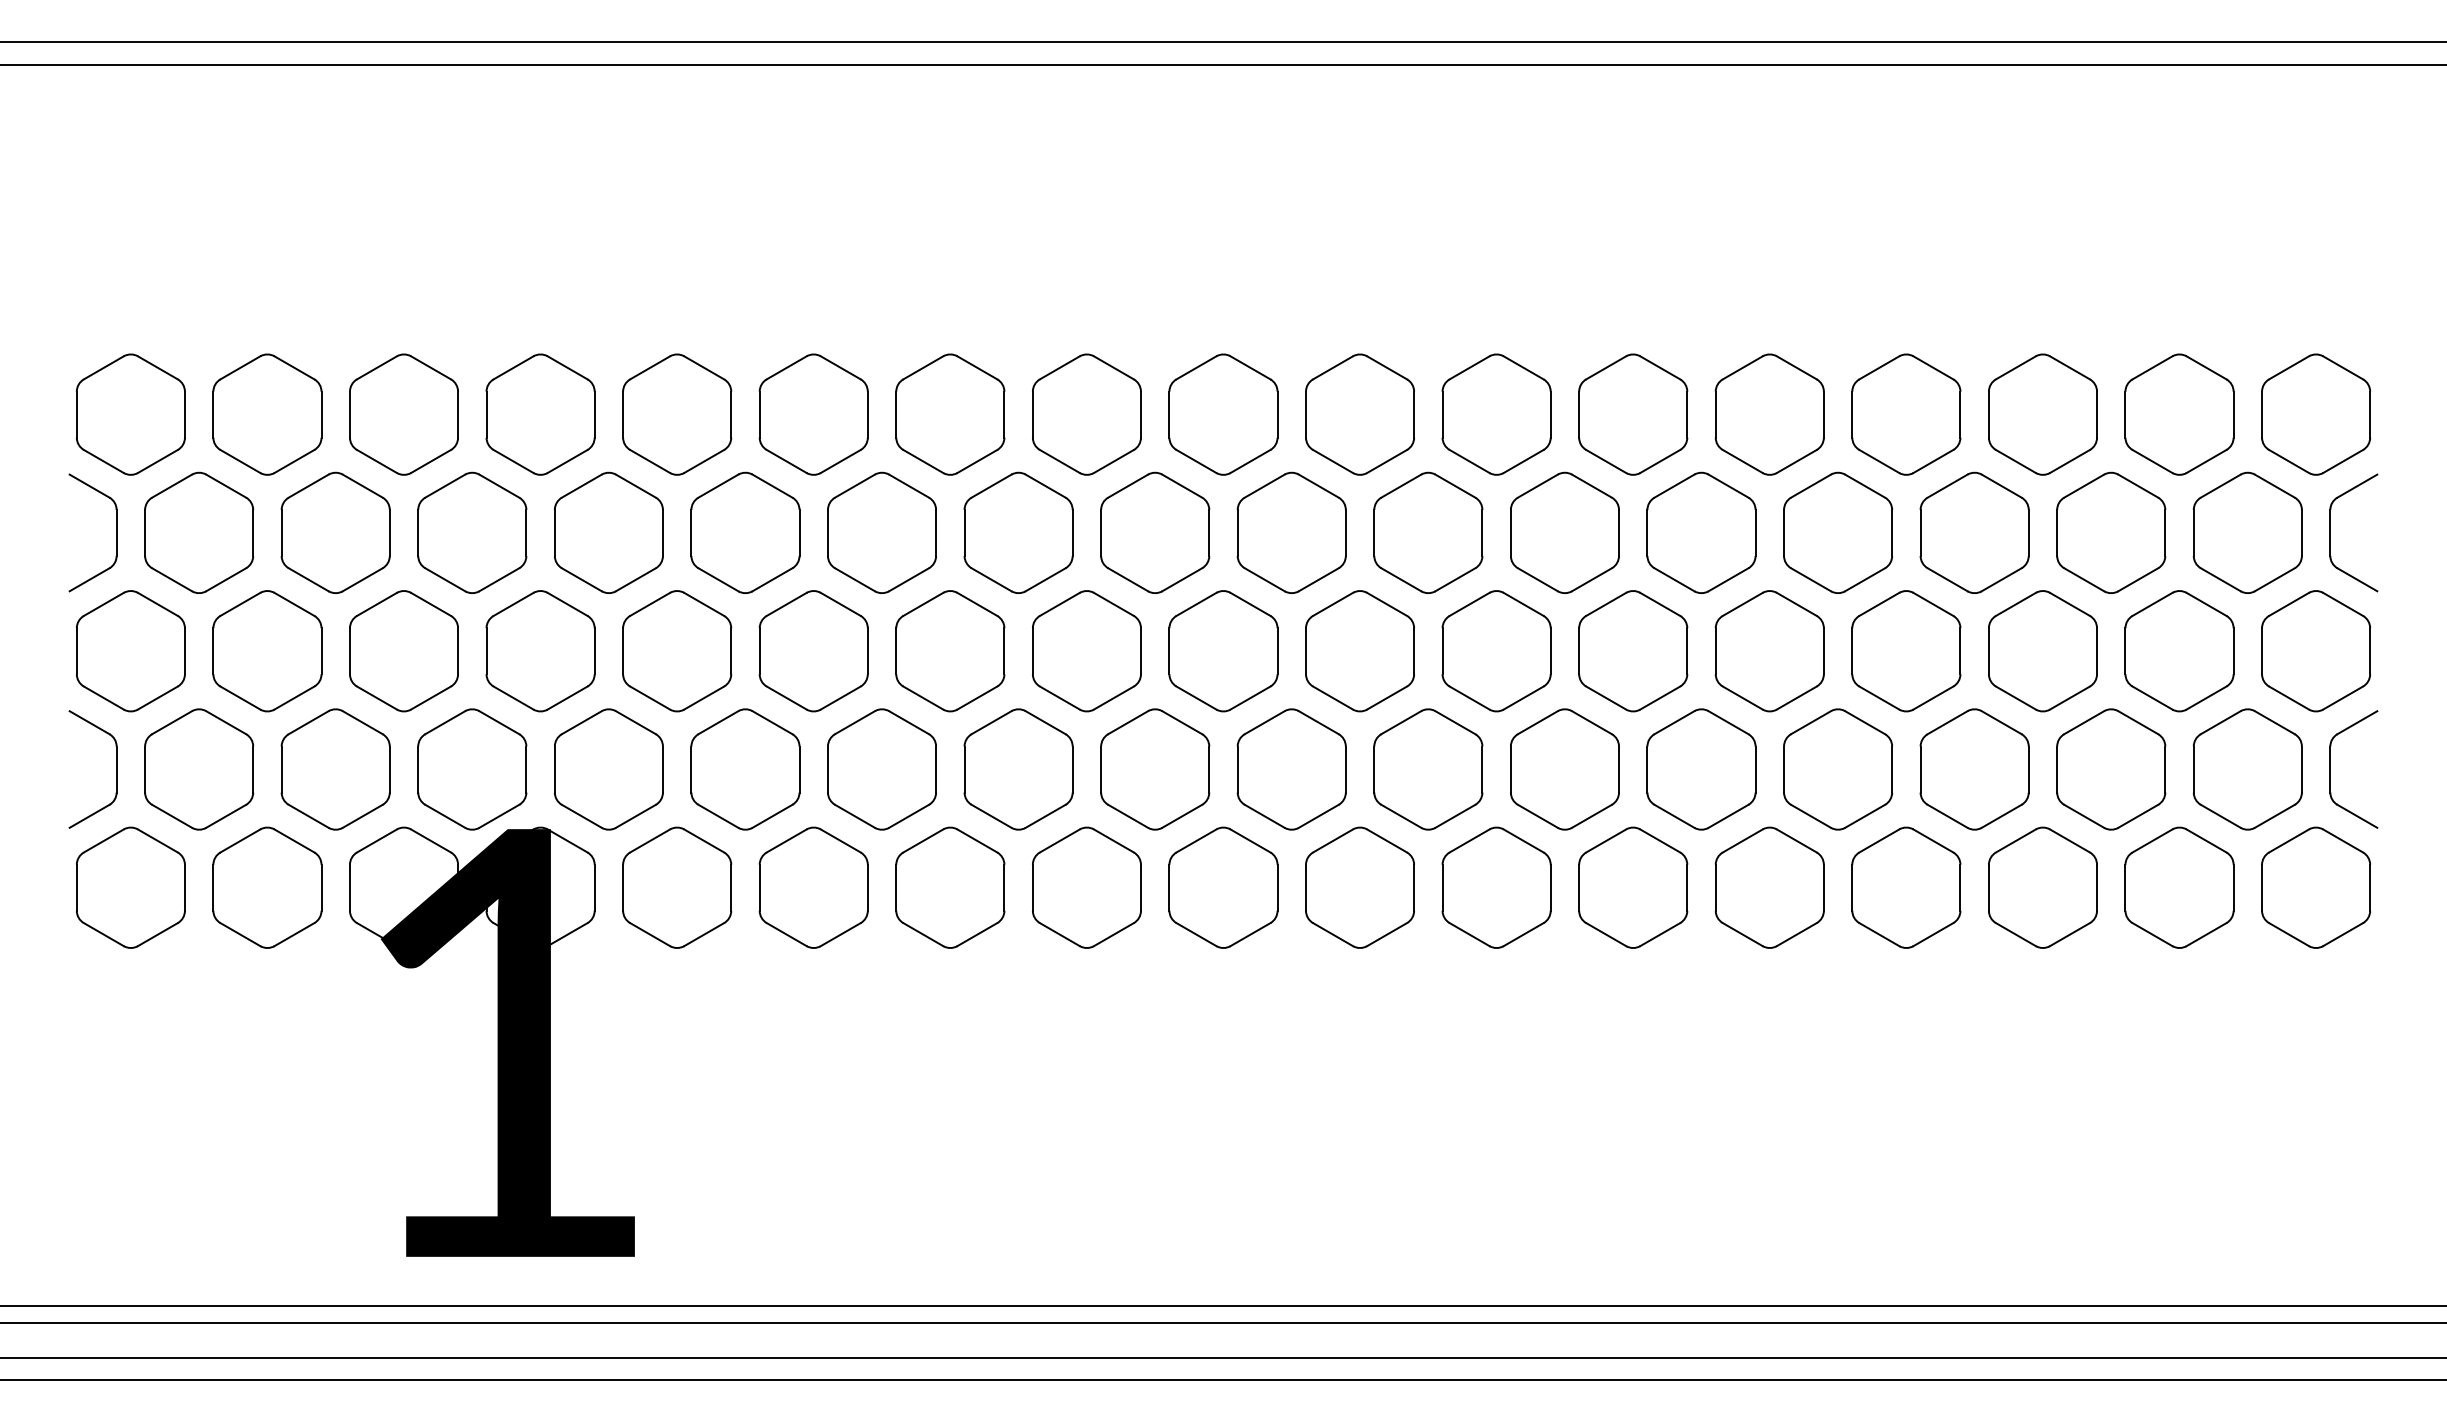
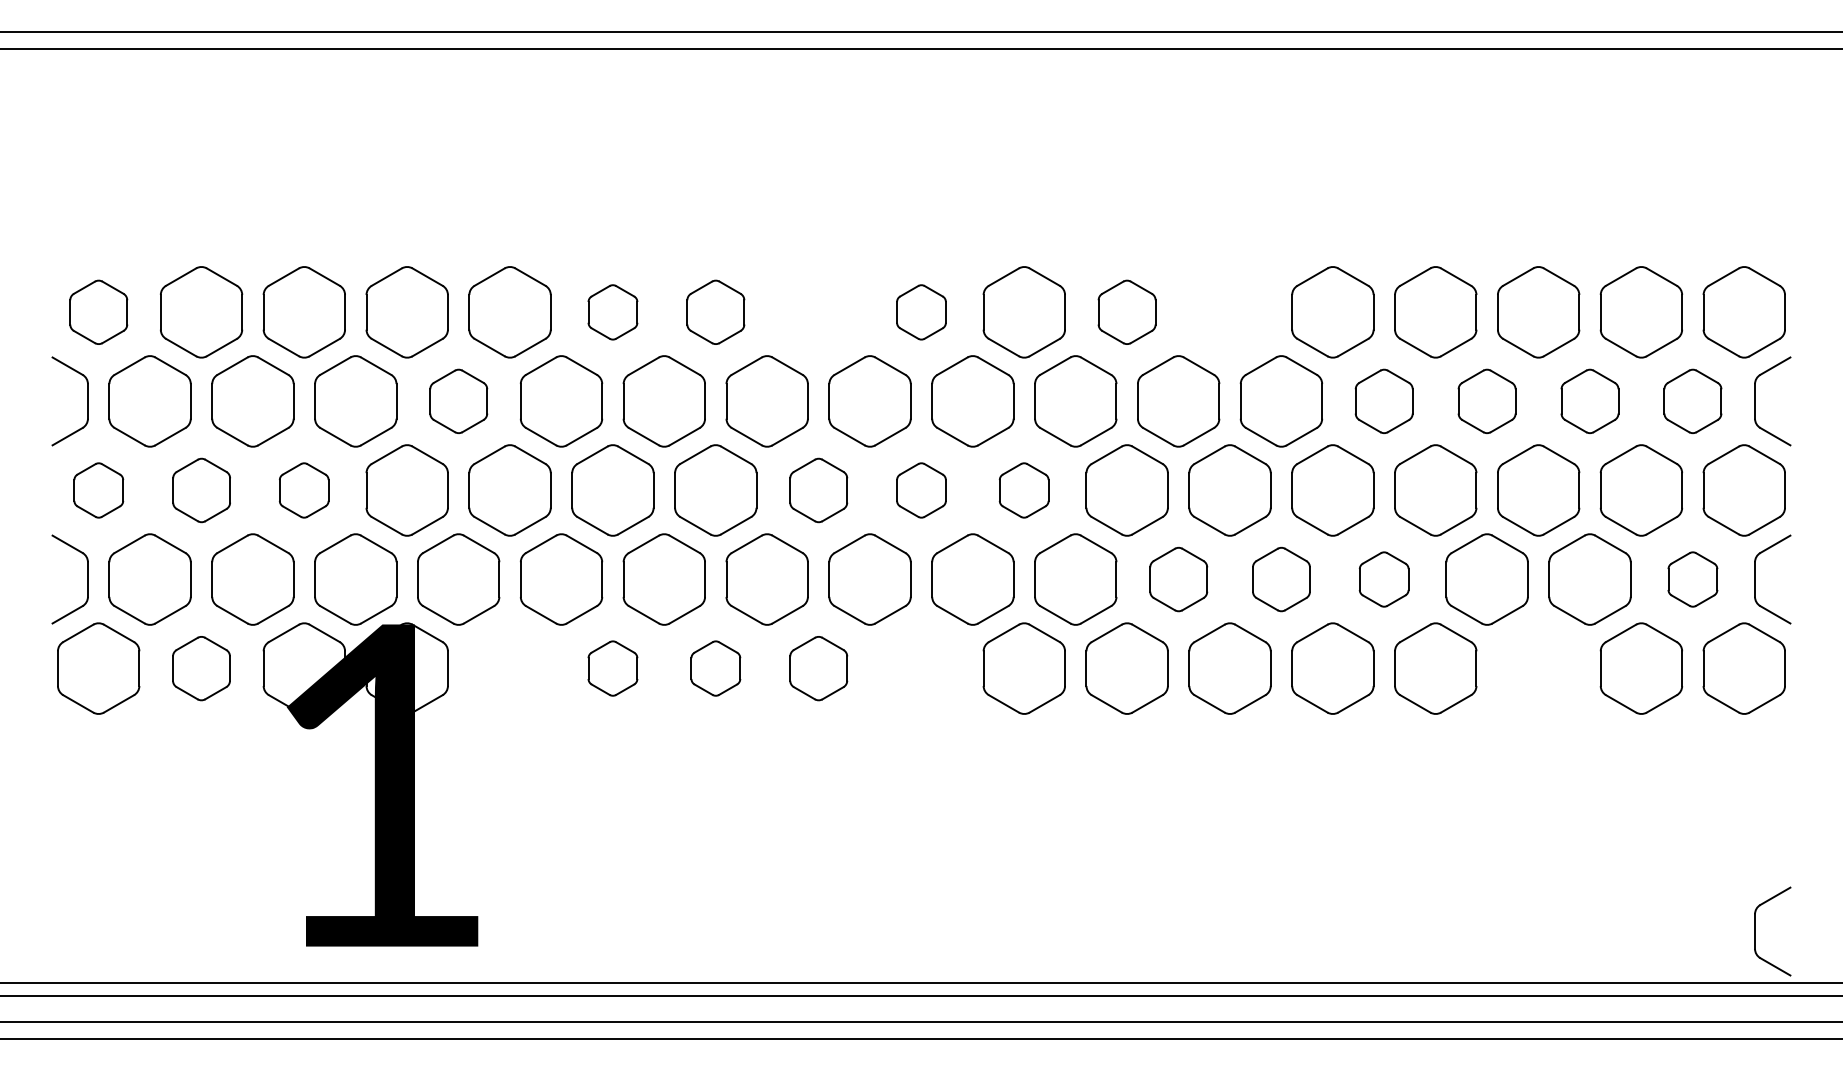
part: (130, 414) -> (98, 312), size x0.7
part: (813, 414) -> (612, 312), size x0.6
part: (949, 414) -> (715, 312), size x0.7
part: (1086, 414) -> (818, 312), removed
part: (1223, 414) -> (921, 312), size x0.6
part: (1495, 414) -> (1126, 312), size x0.7
part: (1632, 414) -> (1229, 312), removed
part: (608, 533) -> (458, 401), size x0.7
part: (1836, 533) -> (1383, 401), size x0.7
part: (1973, 533) -> (1486, 401), size x0.7
part: (2110, 533) -> (1589, 401), size x0.7
part: (2247, 533) -> (1692, 401), size x0.7
part: (130, 651) -> (98, 490), size x0.6
part: (267, 651) -> (201, 490), size x0.7
part: (402, 651) -> (303, 490), size x0.6
part: (1086, 651) -> (818, 490), size x0.7
part: (1223, 651) -> (921, 490), size x0.6
part: (1358, 651) -> (1023, 490), size x0.6
part: (1564, 769) -> (1178, 579), size x0.7
part: (1701, 769) -> (1281, 579), size x0.7
part: (1836, 769) -> (1383, 579), size x0.6
part: (2247, 769) -> (1692, 579), size x0.6
part: (267, 887) -> (201, 668), size x0.7
part: (676, 887) -> (509, 668), removed
part: (813, 887) -> (612, 668), size x0.6
part: (949, 887) -> (715, 668), size x0.6
part: (1086, 887) -> (818, 668), size x0.7
part: (1223, 887) -> (921, 668), removed
part: (2042, 887) -> (1538, 668), removed
part: (2330, 1236) -> (1755, 931), added

